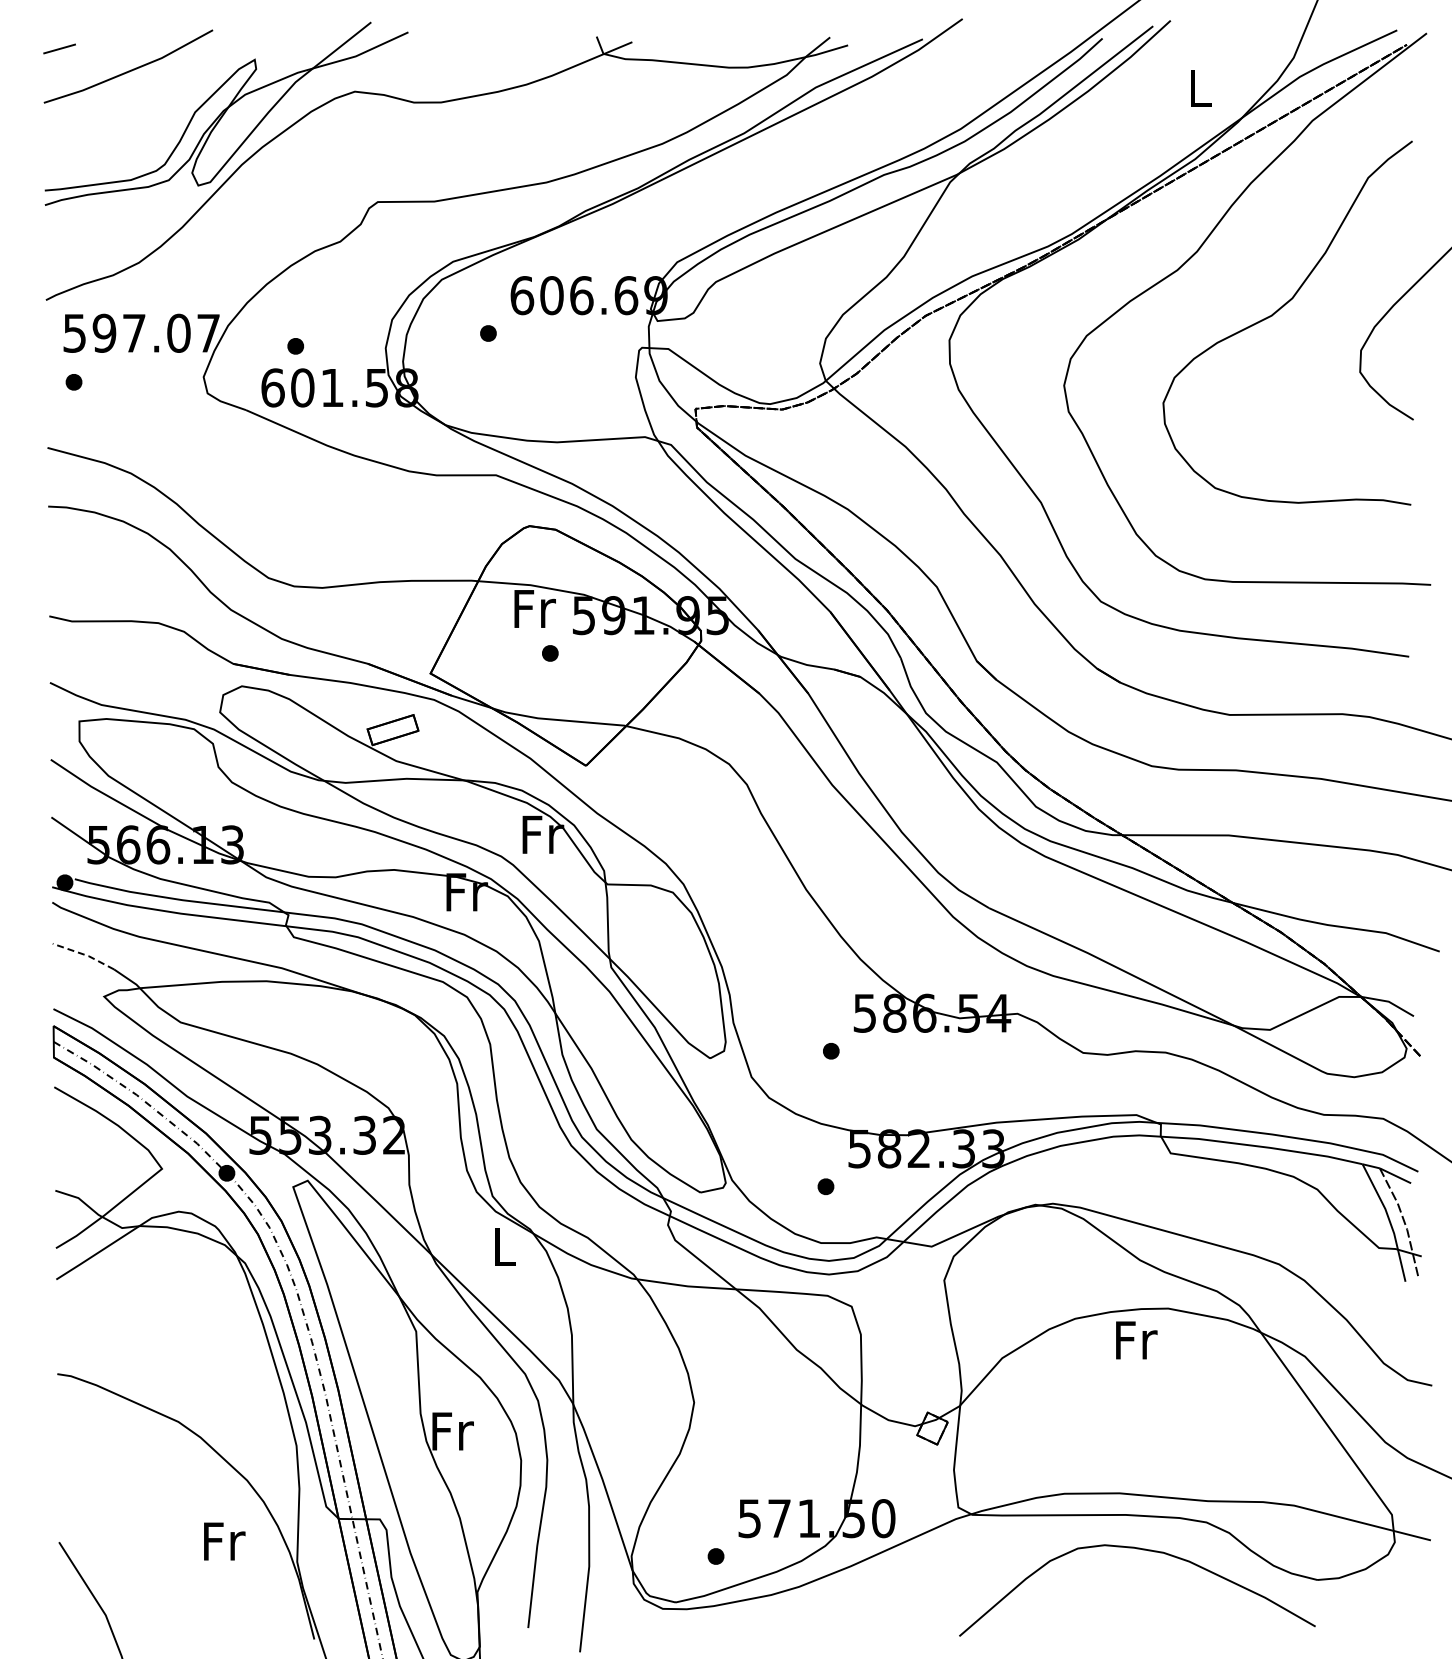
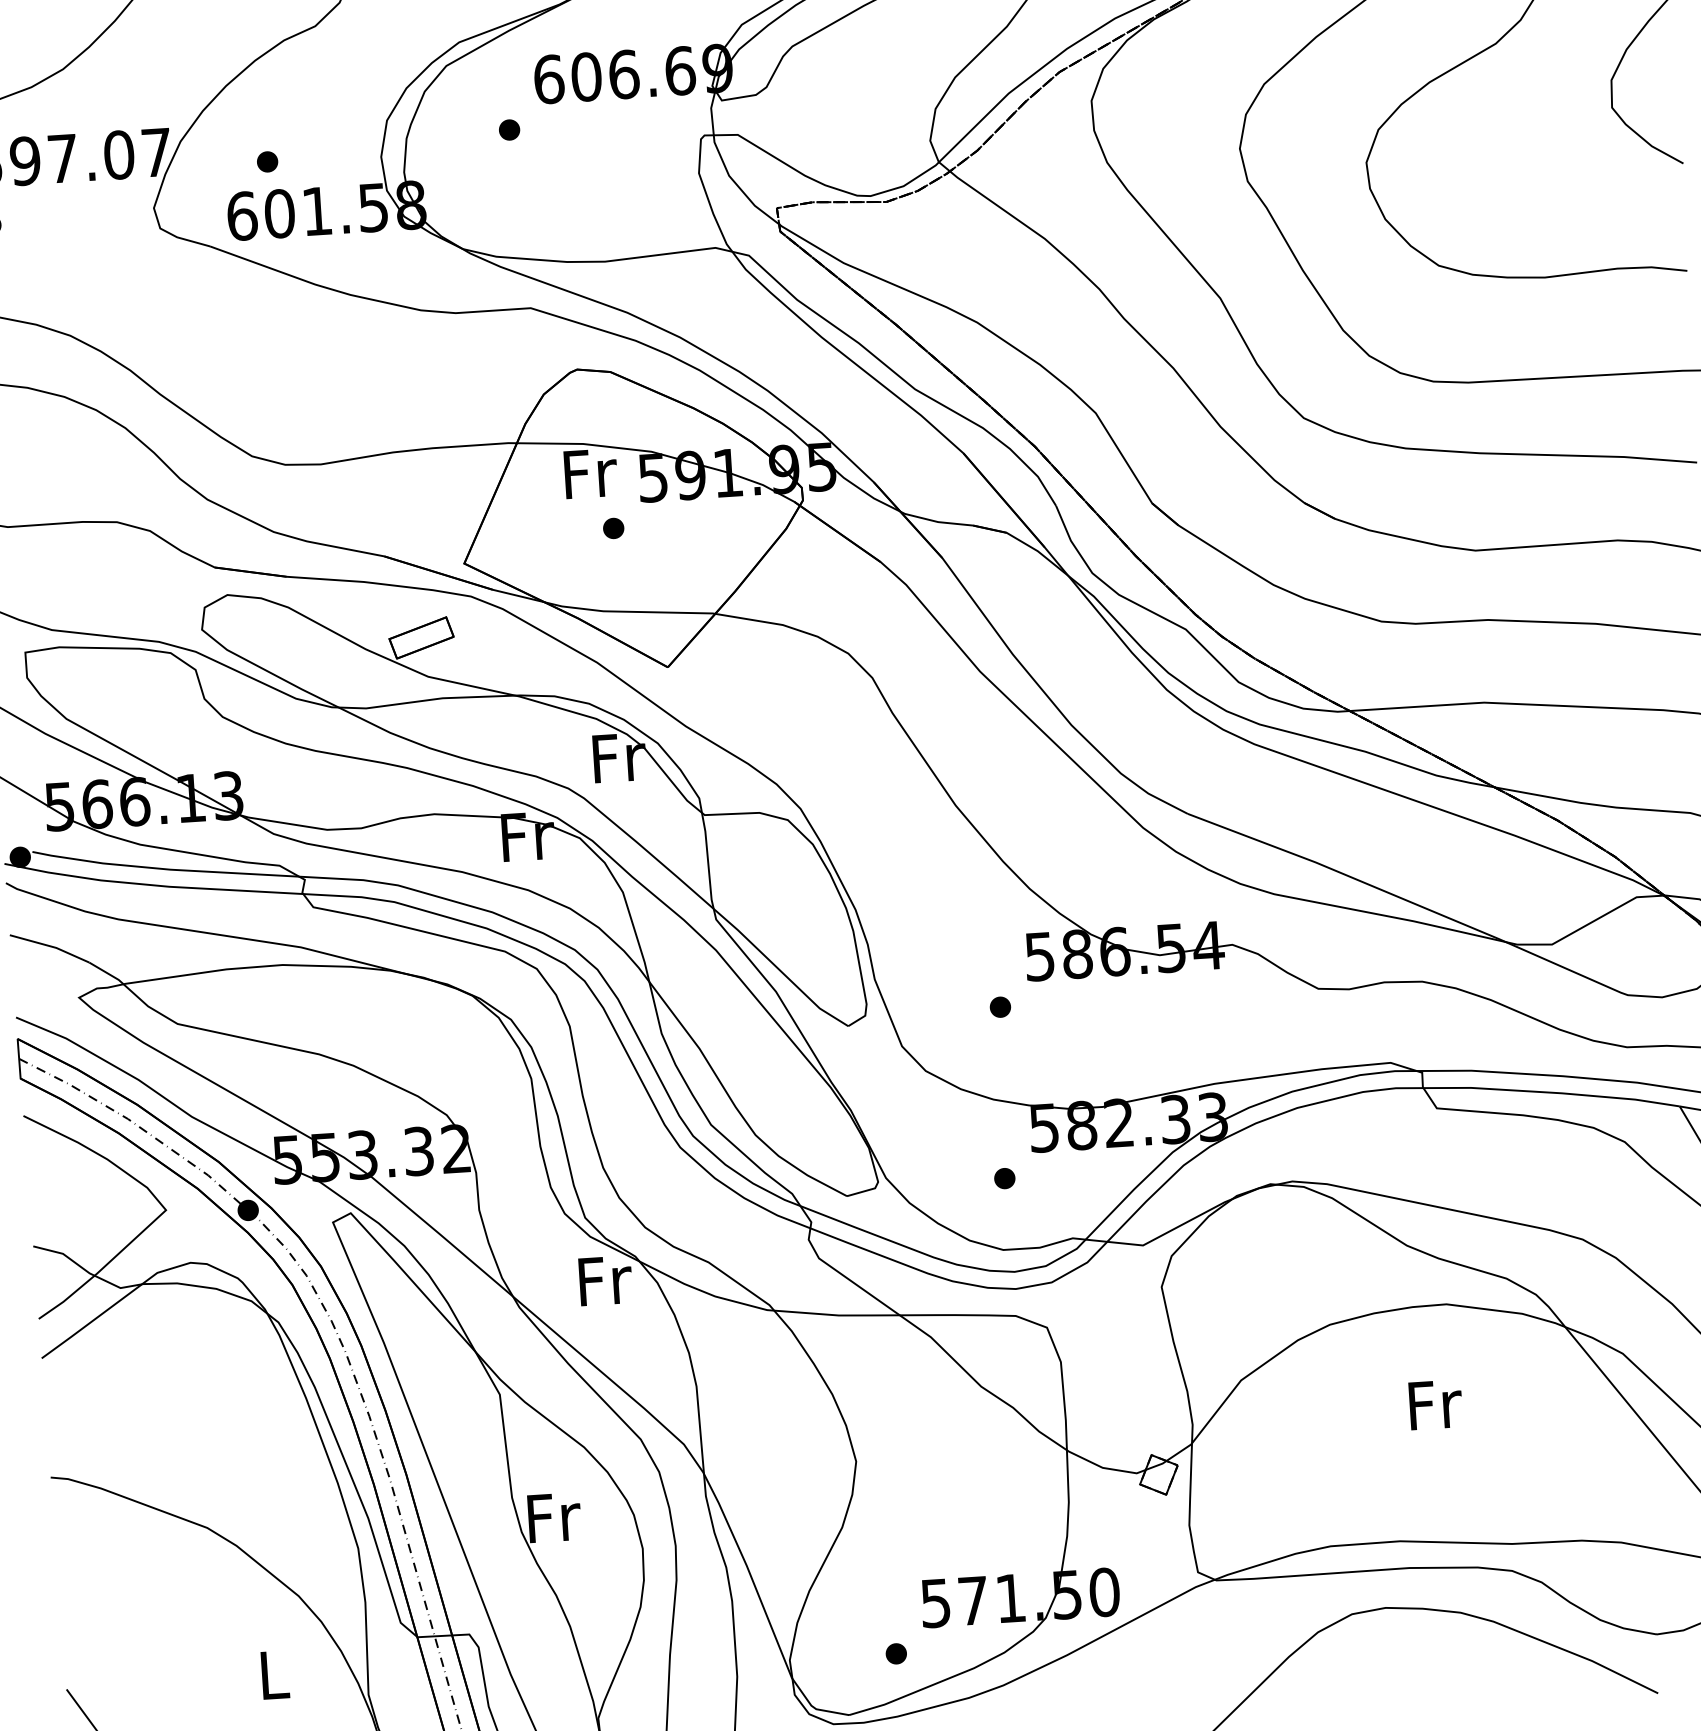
line: (84, 954) -> (50, 946), dashed -> solid
text: (505, 1246) -> (605, 1280), L -> Fr
text: (1136, 1340) -> (1435, 1404), moved
text: (224, 1541) -> (275, 1675), Fr -> L

